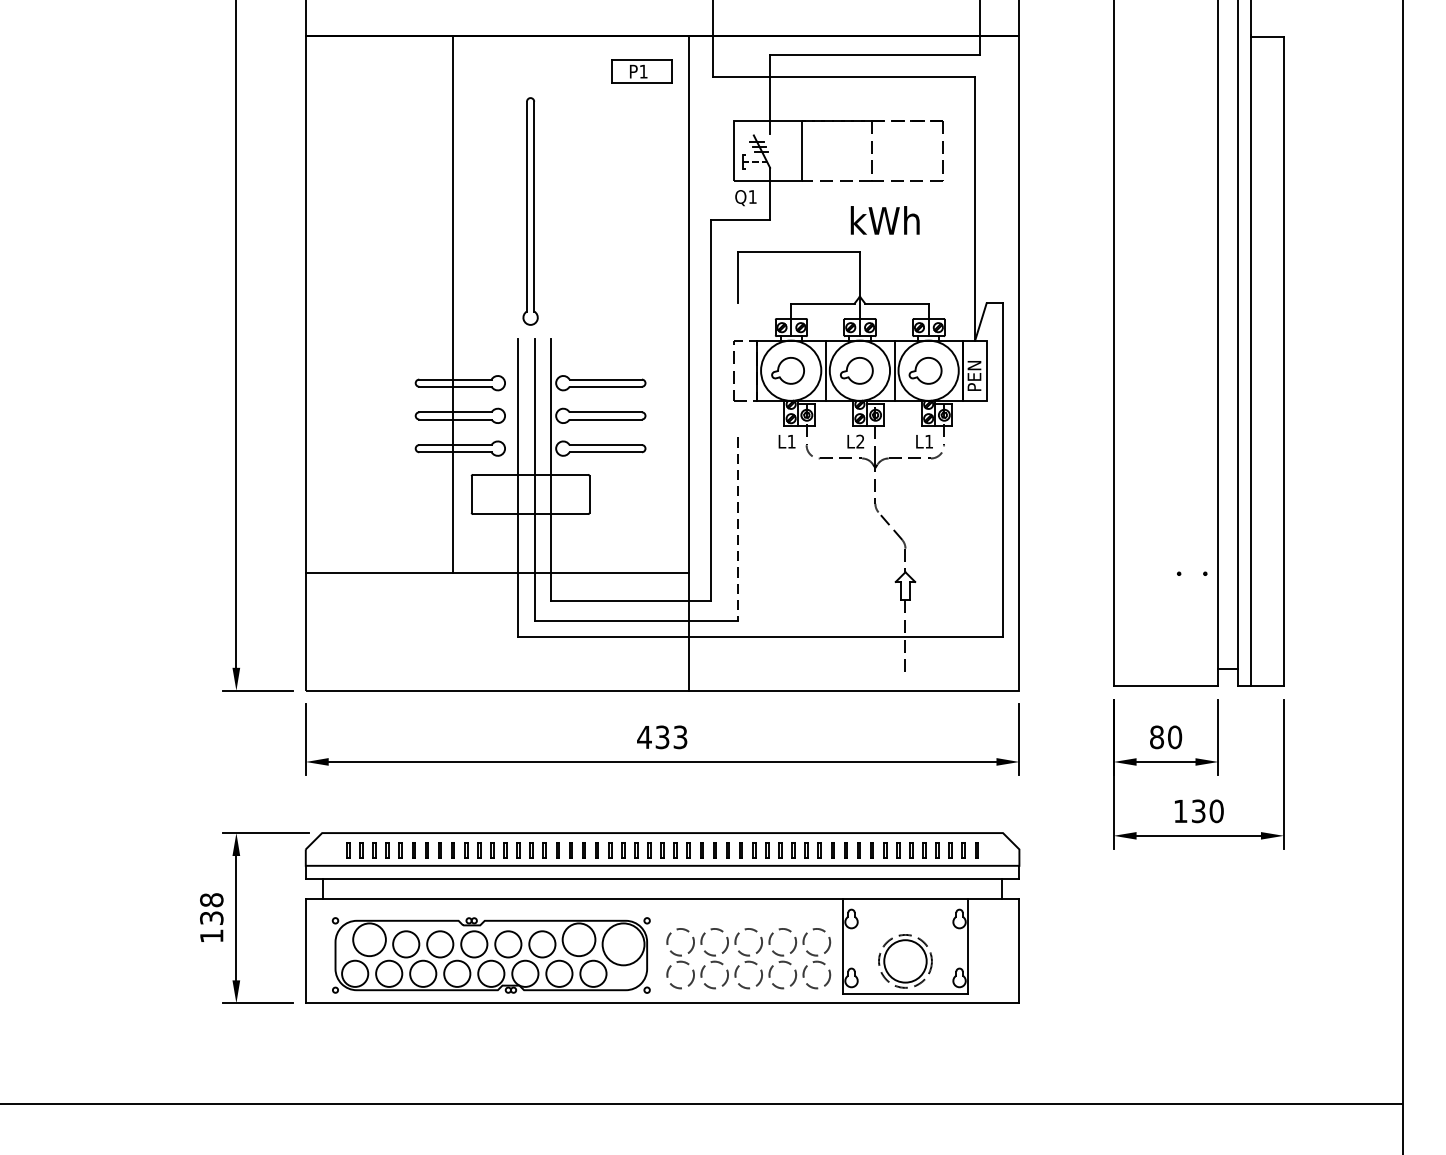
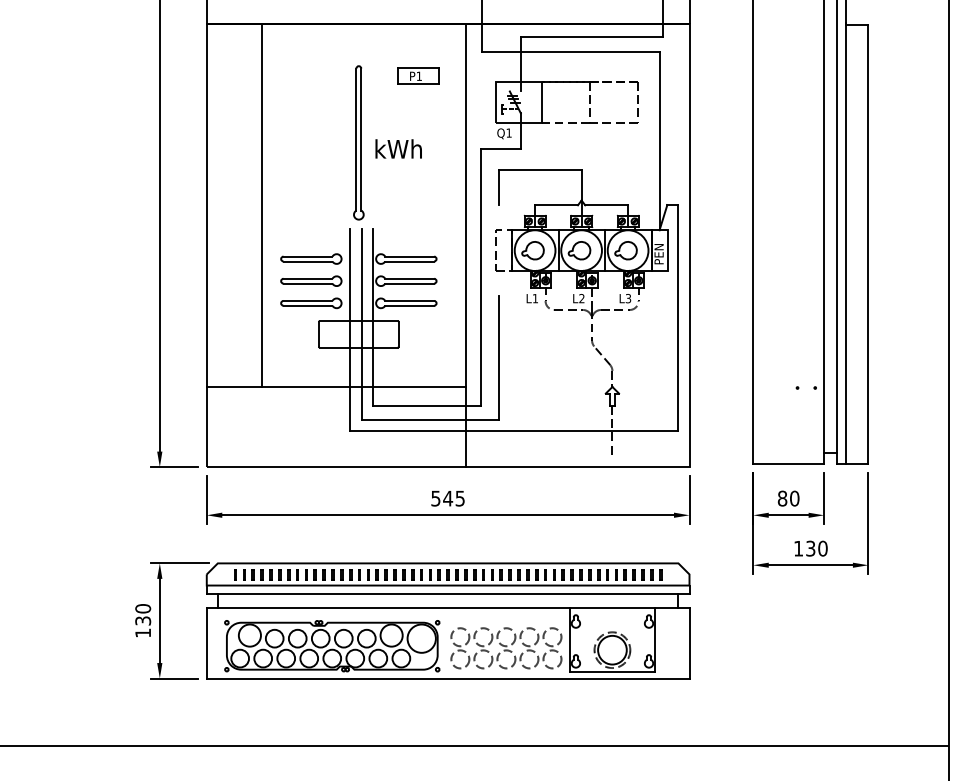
part: (642, 70) -> (418, 75), moved
text: (884, 219) -> (398, 148), moved
line: (453, 304) -> (262, 205), moved
text: (929, 441) -> (628, 298), L1 -> L3
line: (738, 530) -> (499, 358), dashed -> solid
text: (661, 737) -> (447, 498), 433 -> 545
text: (210, 899) -> (142, 608), 138 -> 130

